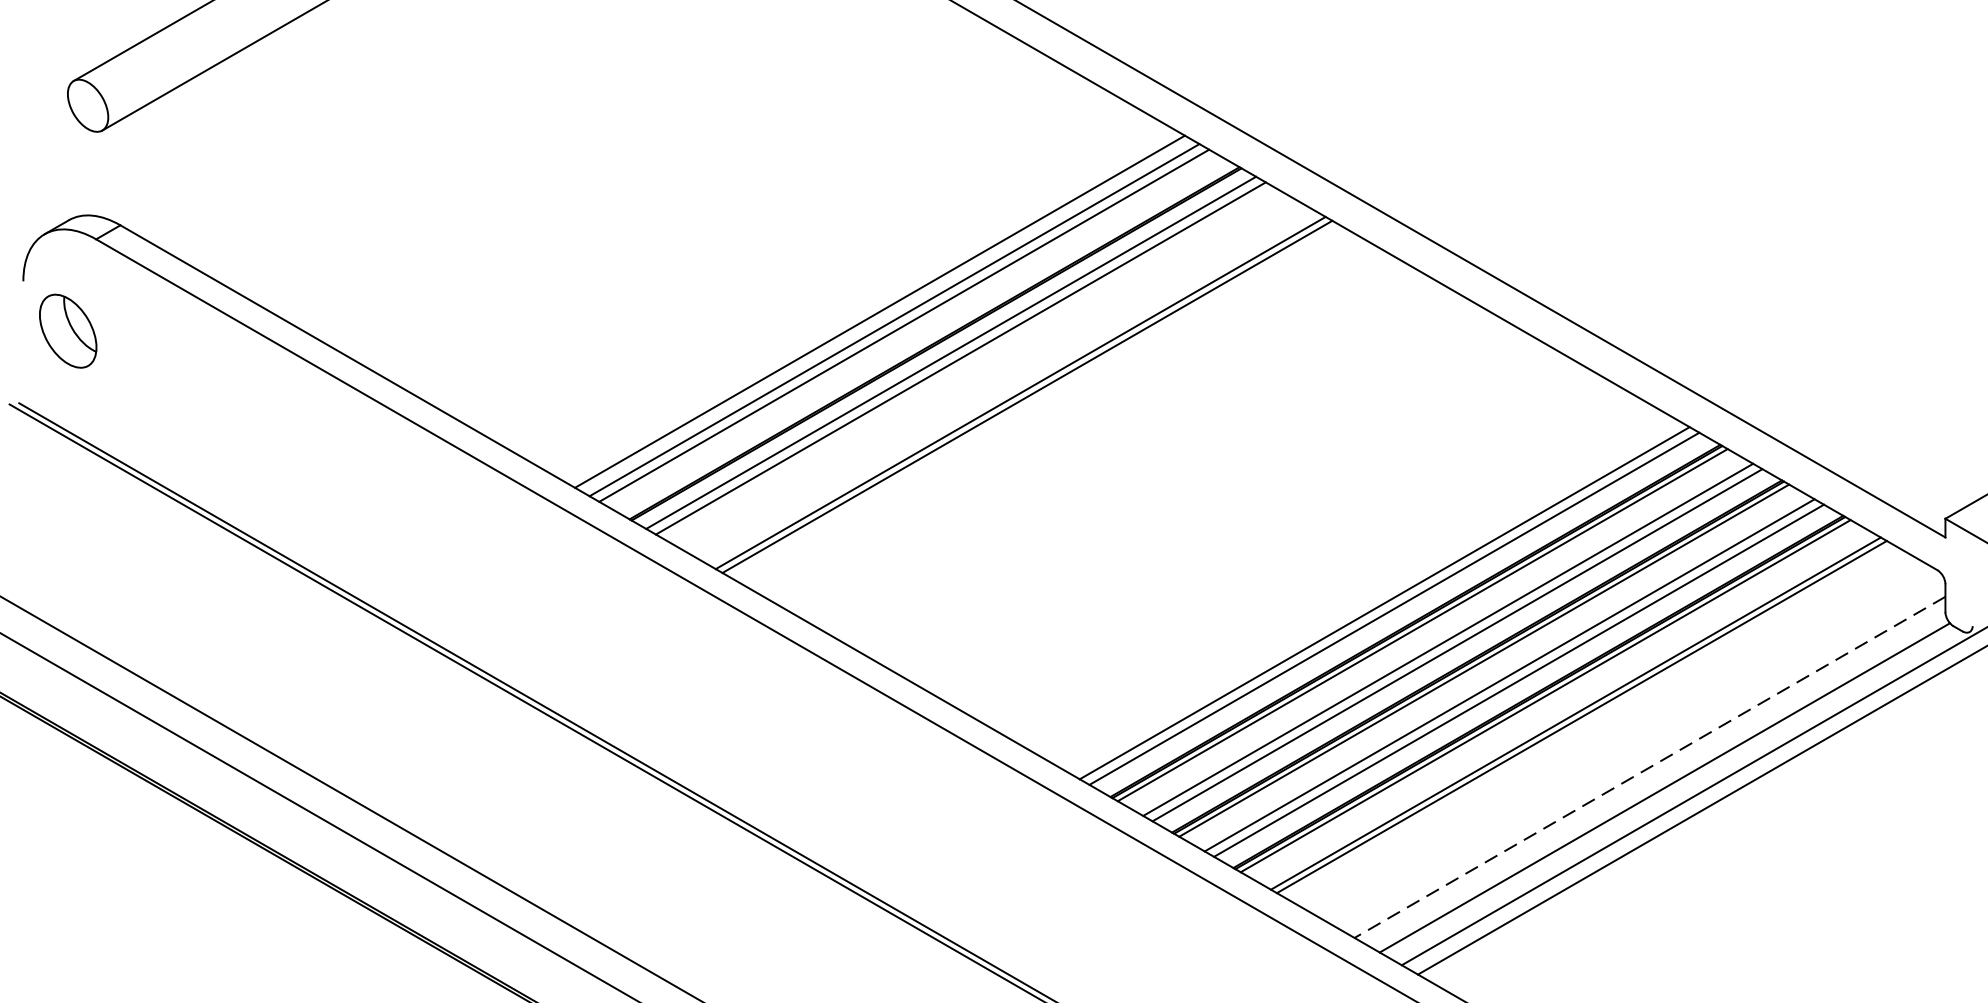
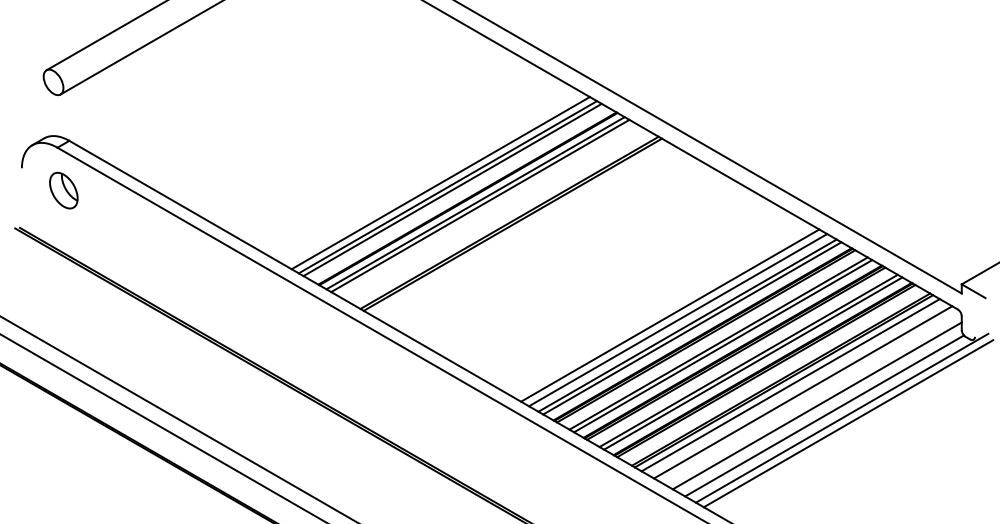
part: (67, 330) -> (63, 190), moved
line: (1349, 582) -> (670, 315), added
line: (1364, 592) -> (677, 320), added
line: (1595, 725) -> (790, 385), added
line: (1621, 739) -> (803, 392), added
line: (1650, 766) -> (817, 405), dashed -> solid

